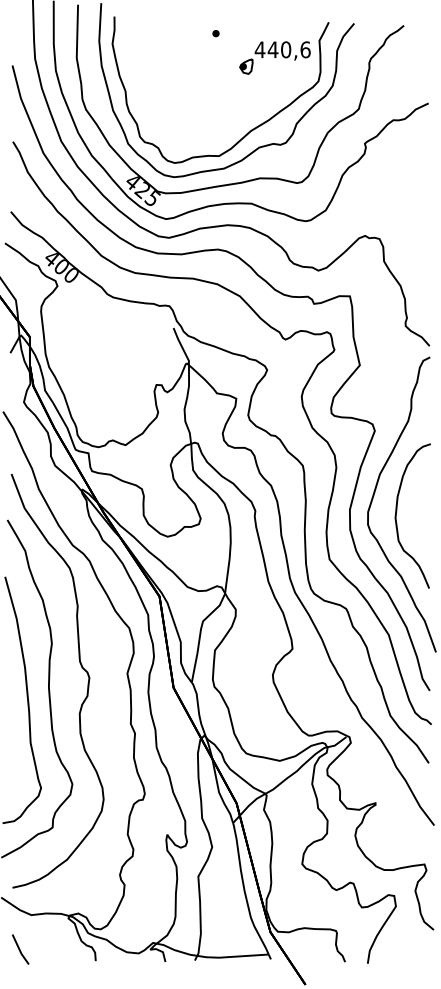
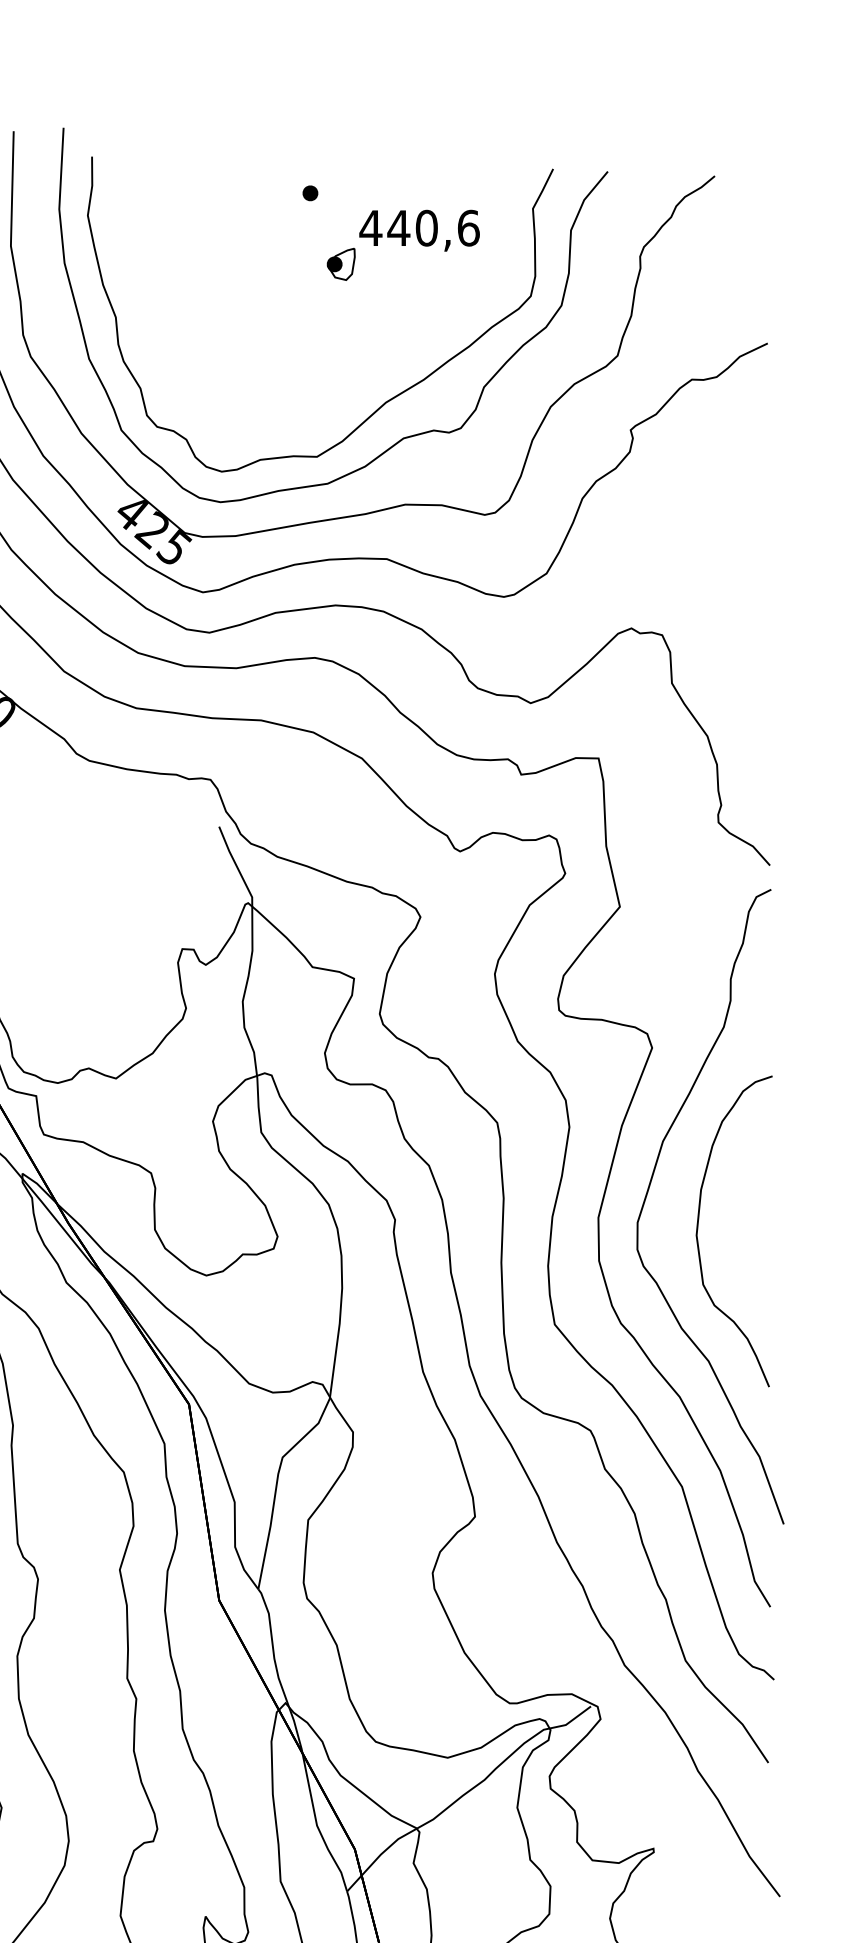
part: (274, 57) -> (401, 244), moved

